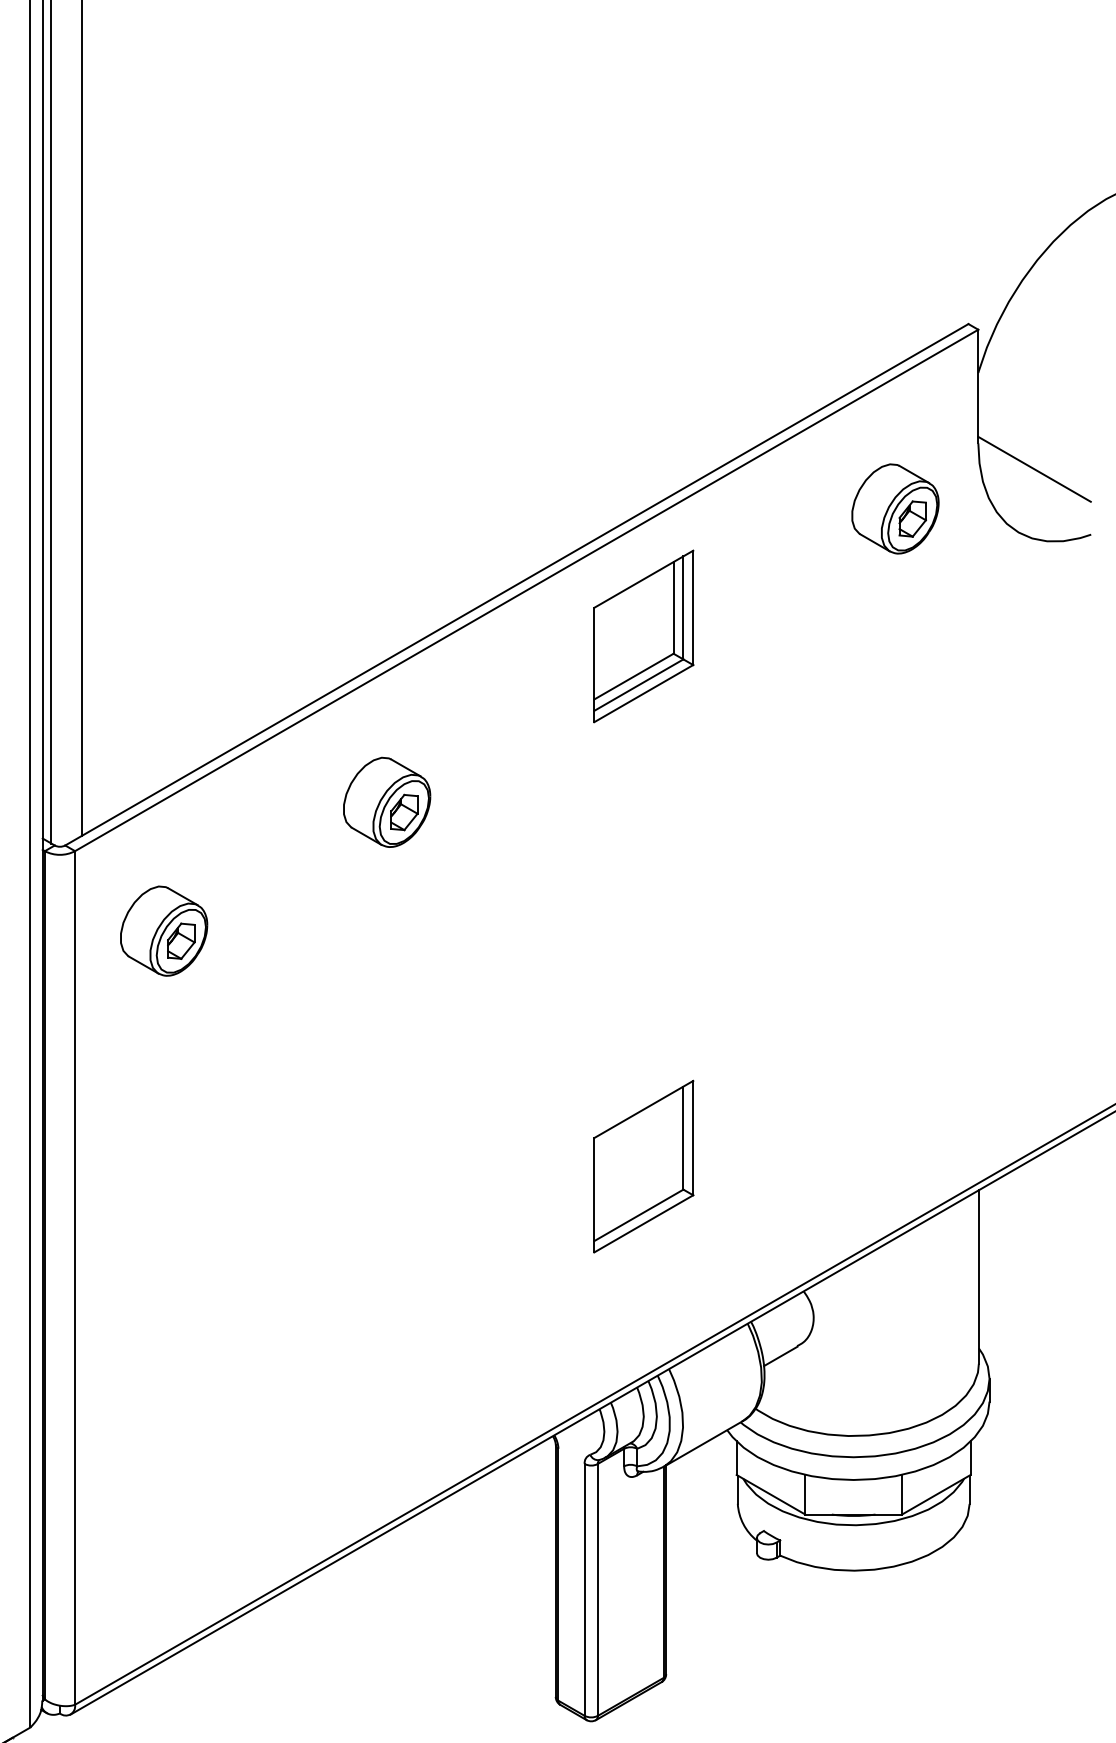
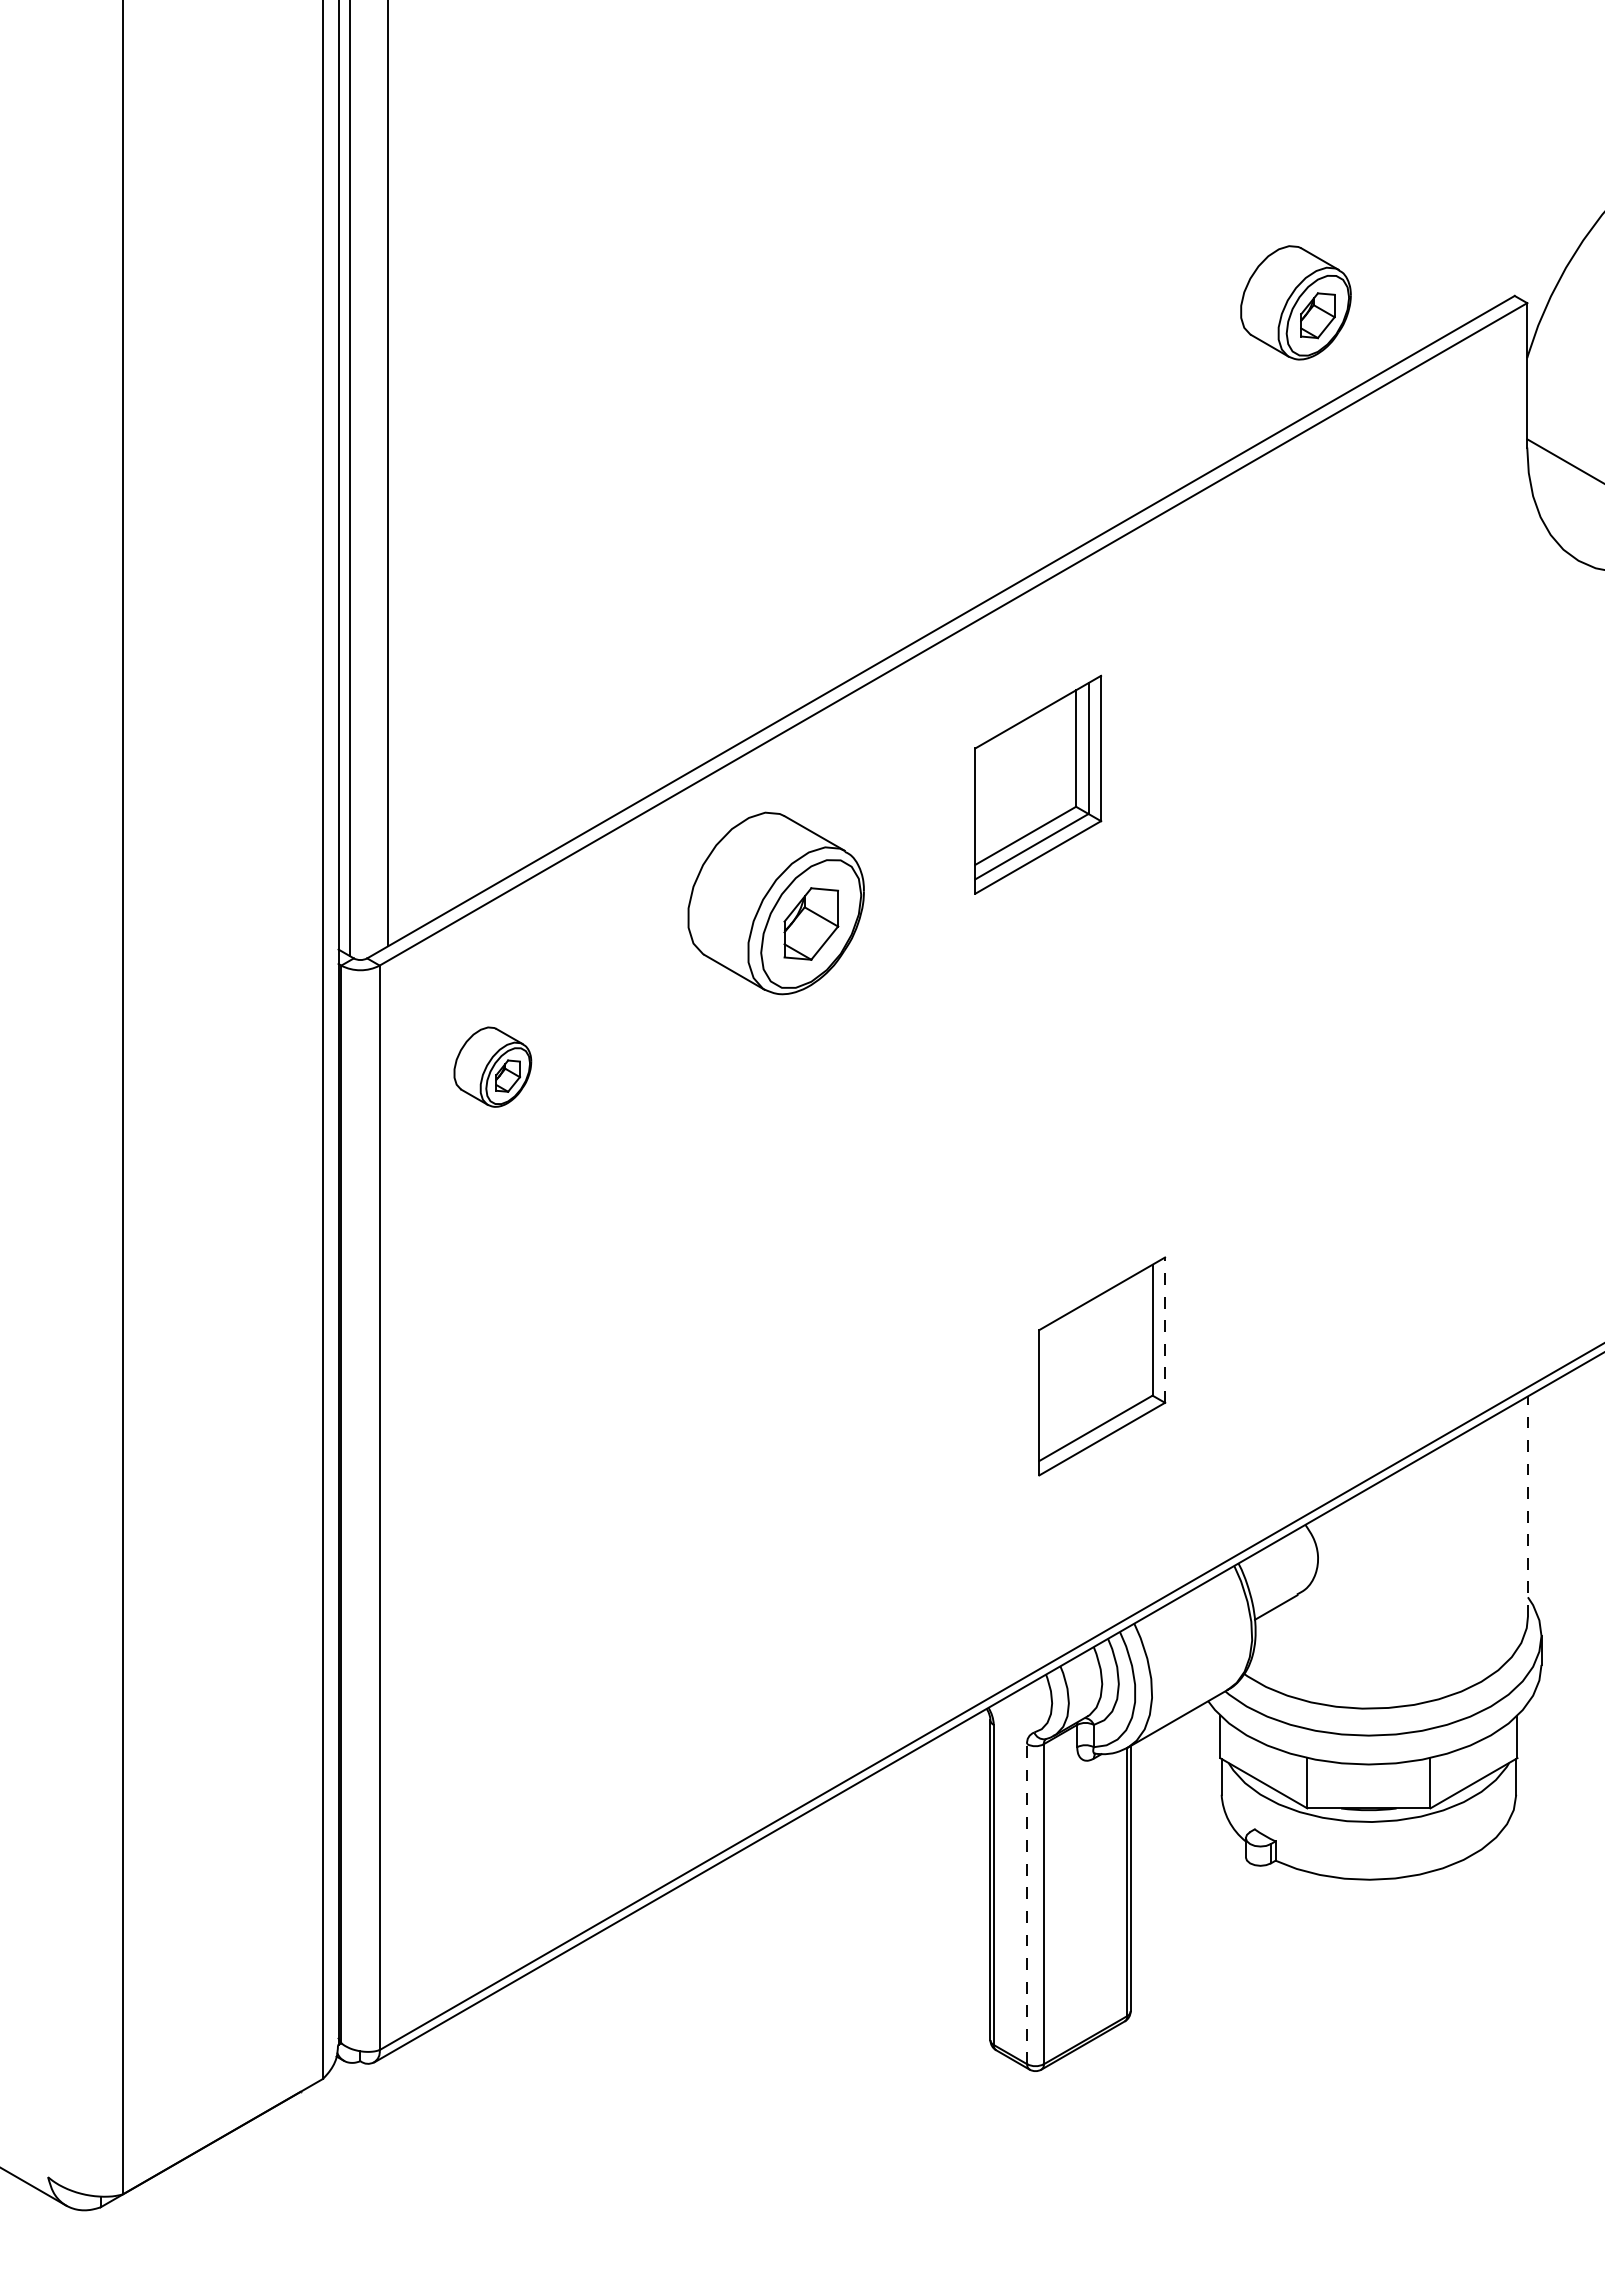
part: (895, 508) -> (1295, 302), moved
part: (644, 636) -> (1038, 784), moved
part: (386, 802) -> (775, 903), size x1.6
part: (163, 930) -> (492, 1066), size x0.7
line: (693, 1138) -> (1165, 1330), solid -> dashed
line: (978, 1276) -> (1527, 1506), solid -> dashed
line: (584, 1589) -> (1027, 1903), solid -> dashed

